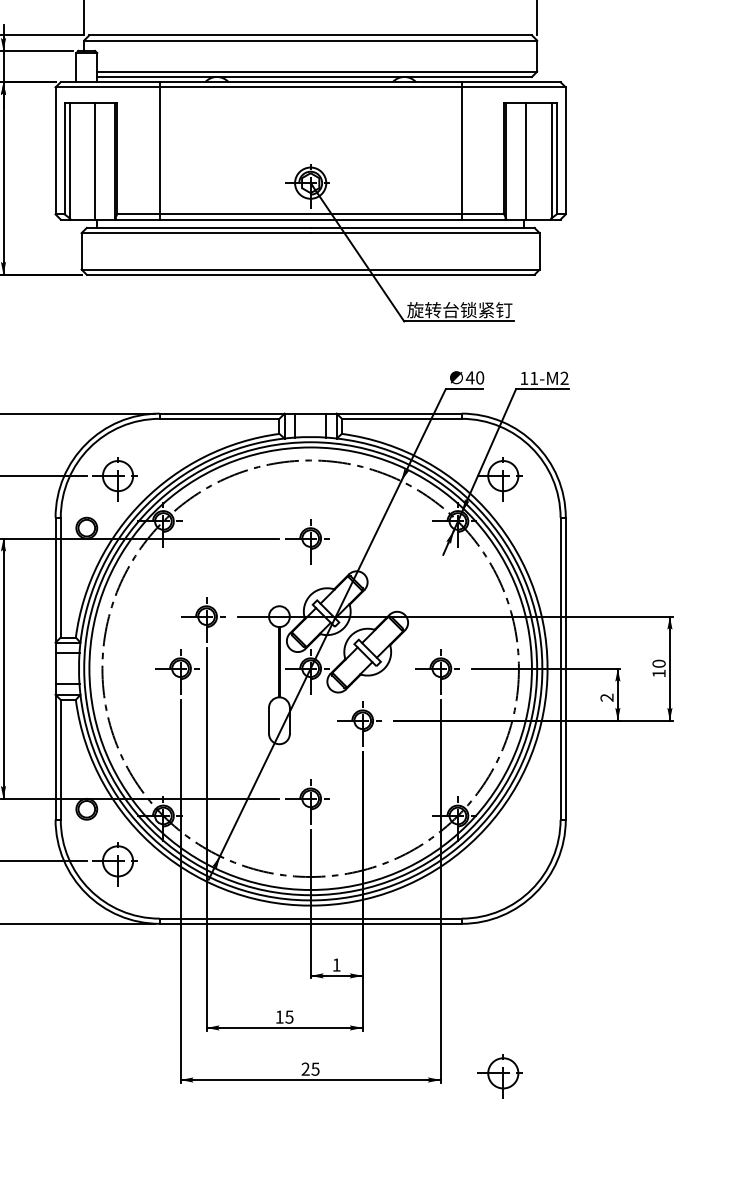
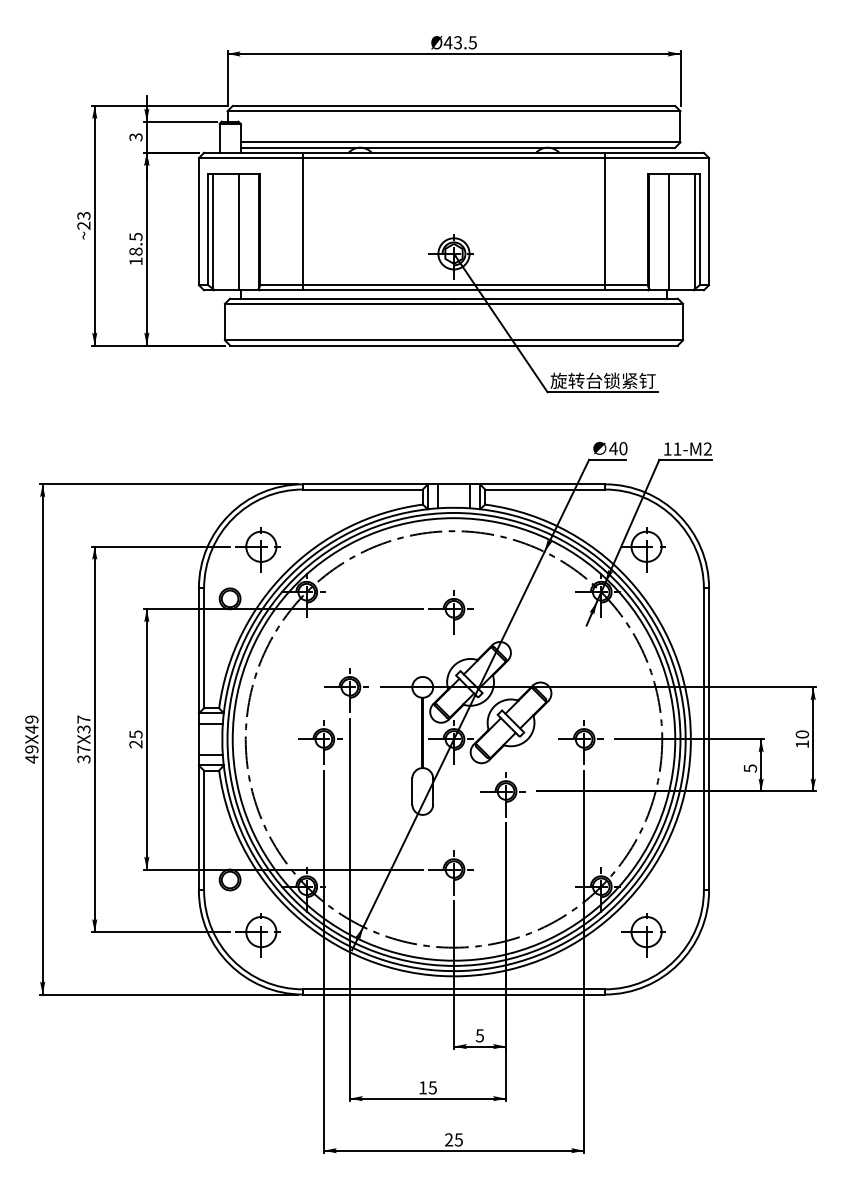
text: (607, 697) -> (750, 768), 2 -> 5
text: (336, 964) -> (479, 1035), 1 -> 5
part: (500, 1076) -> (643, 935), moved

